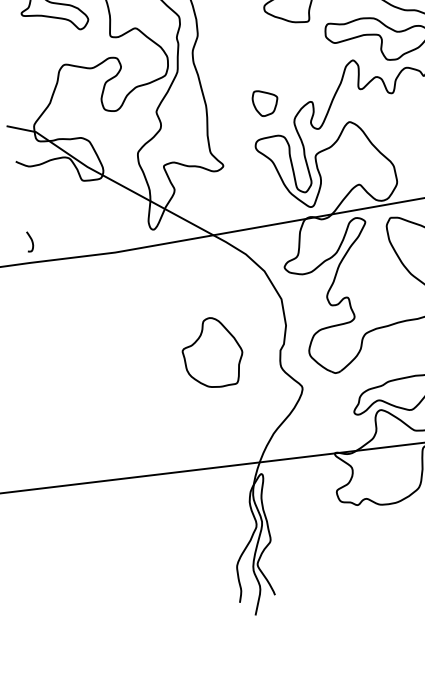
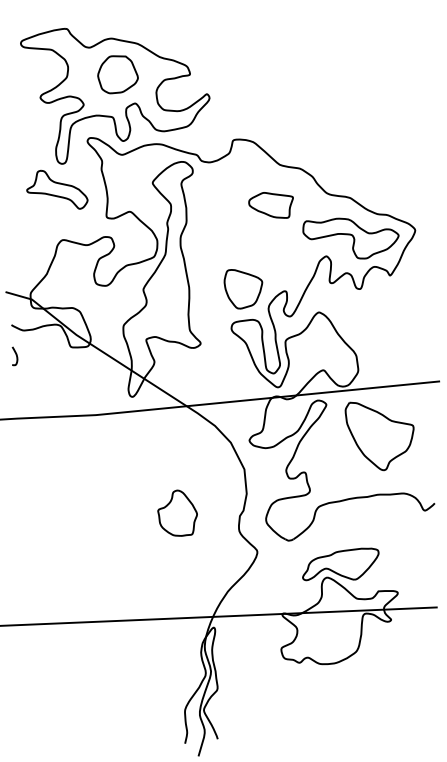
part: (265, 103) -> (243, 289), size x1.67
curve: (30, 240) -> (15, 355), moved
part: (212, 351) -> (177, 512), size x0.71

